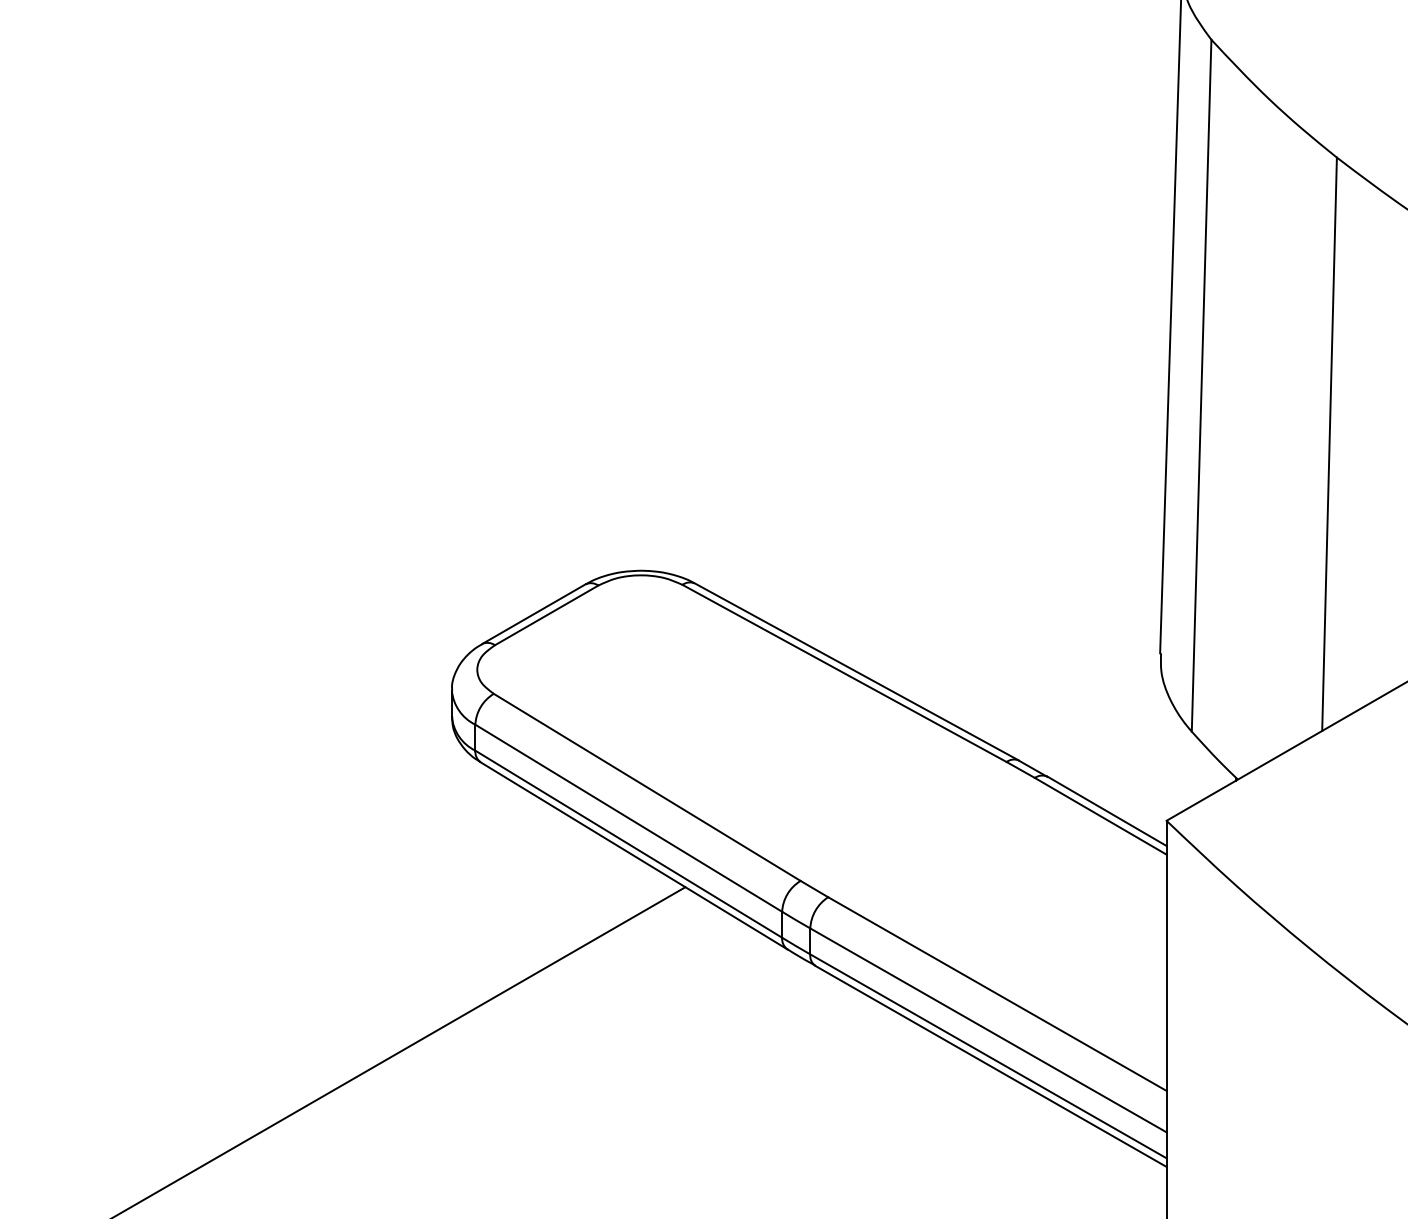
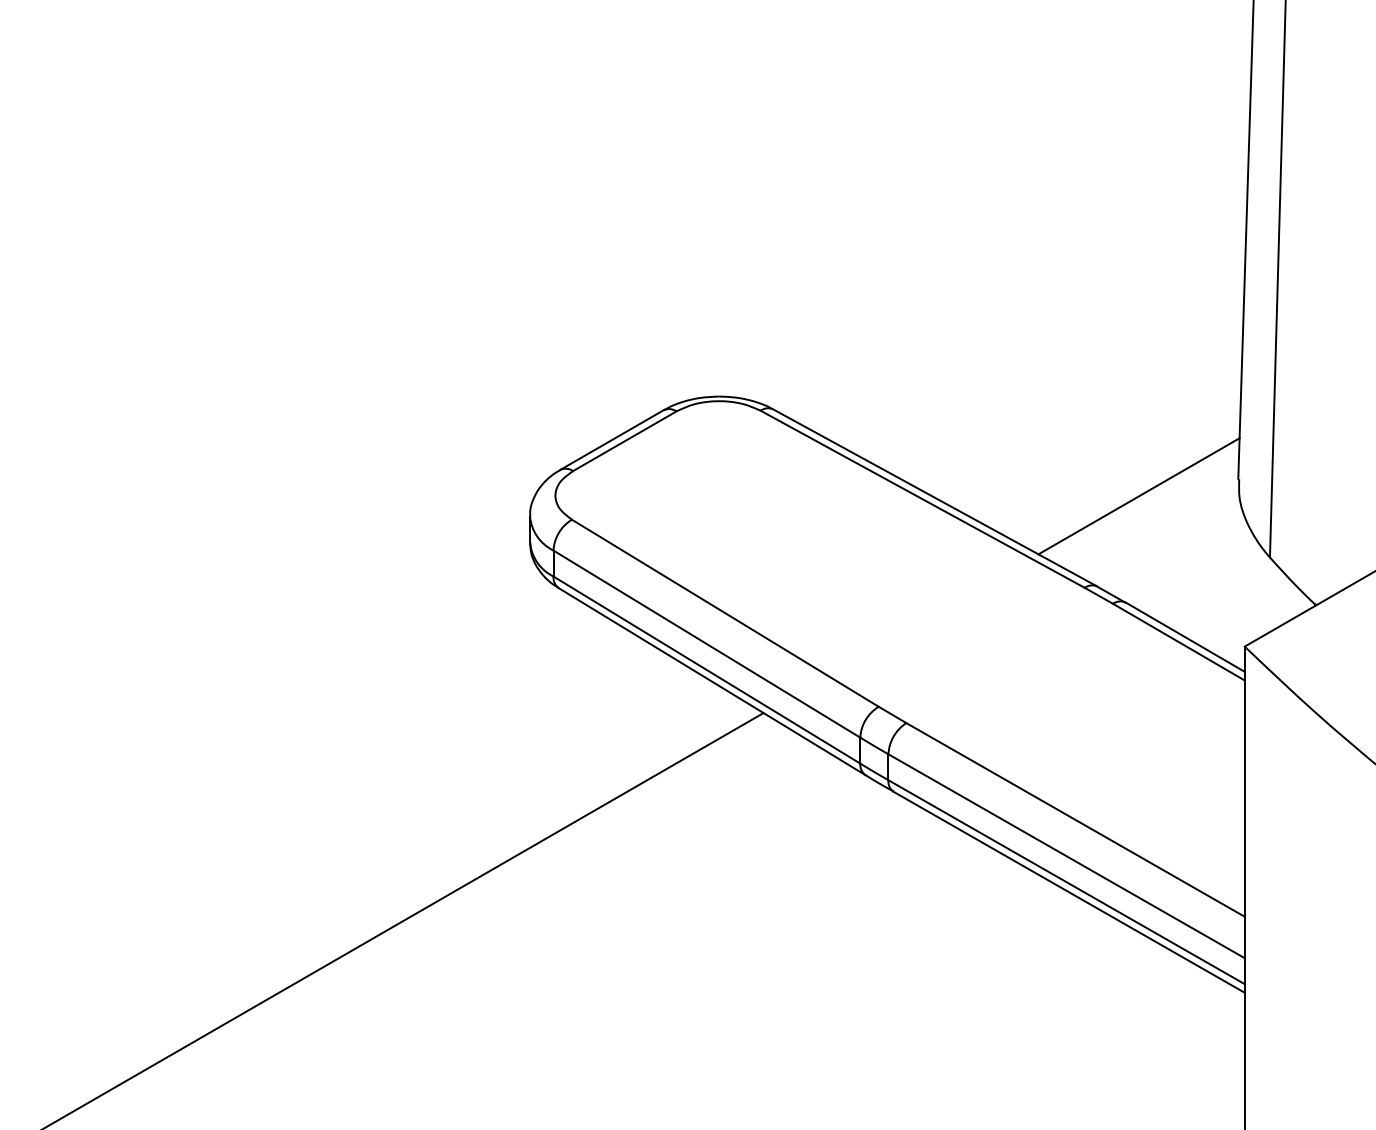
line: (1060, 670) -> (1138, 496), added

